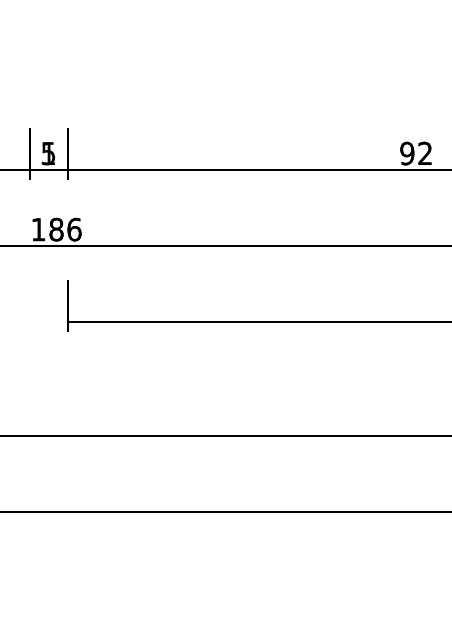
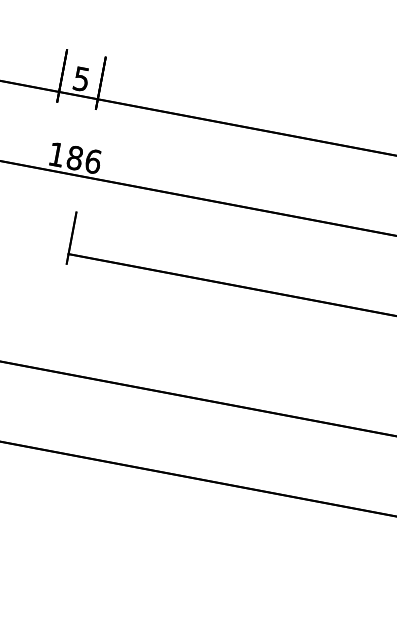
text: (47, 153) -> (80, 78), 1 -> 5

